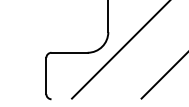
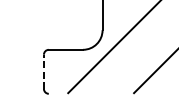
line: (46, 75) -> (44, 71), solid -> dashed

